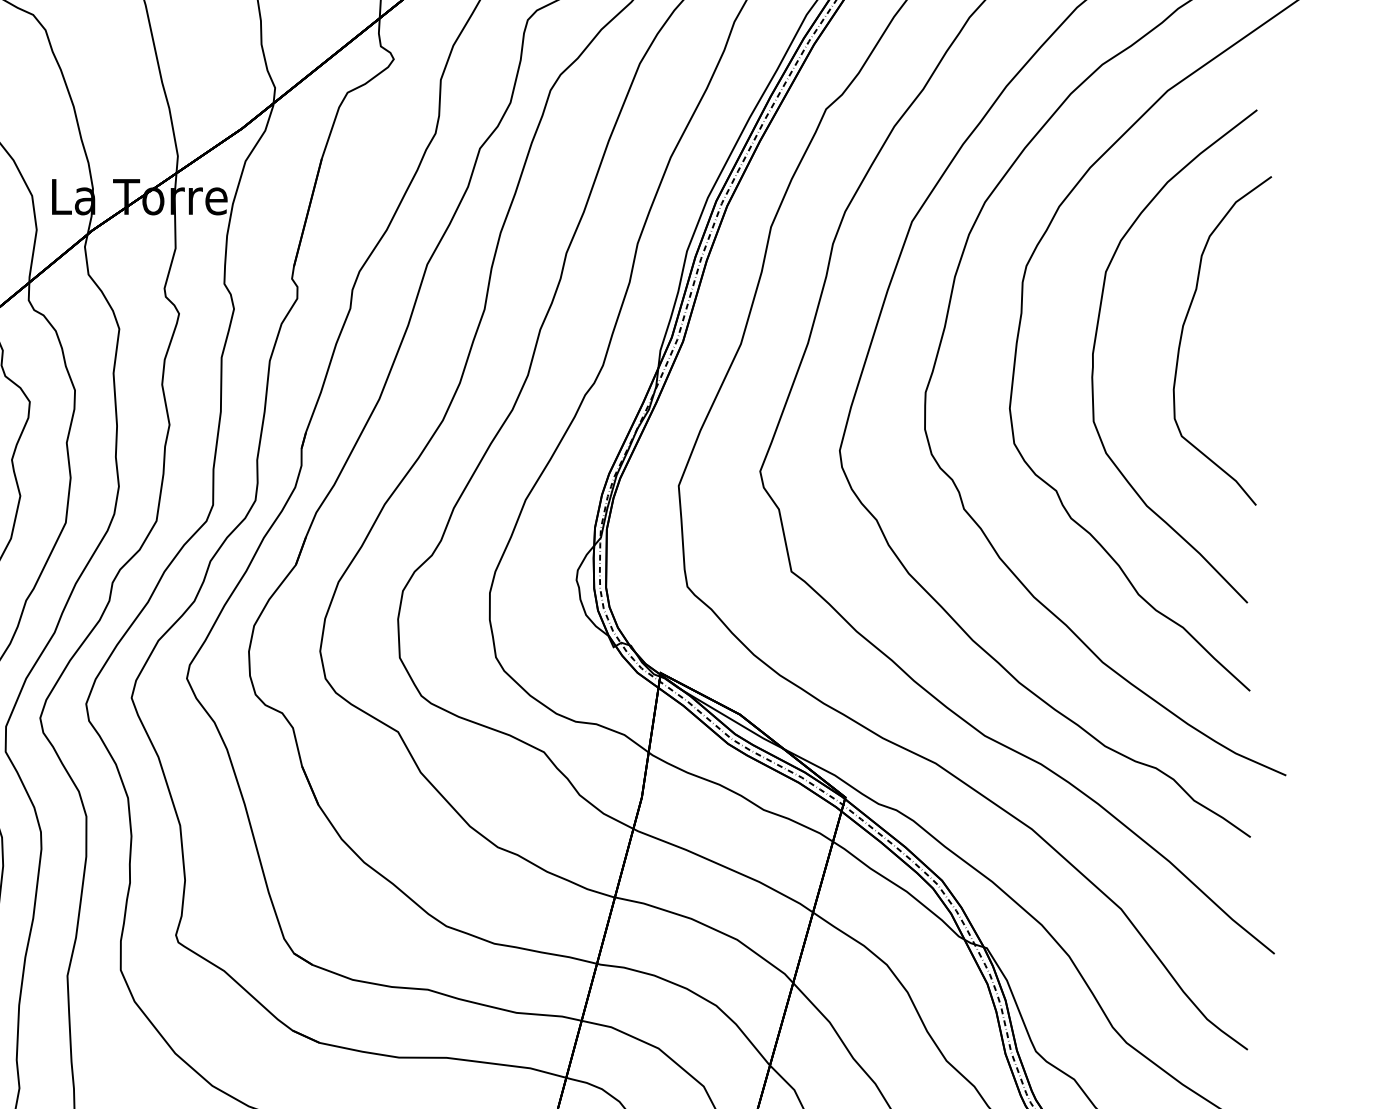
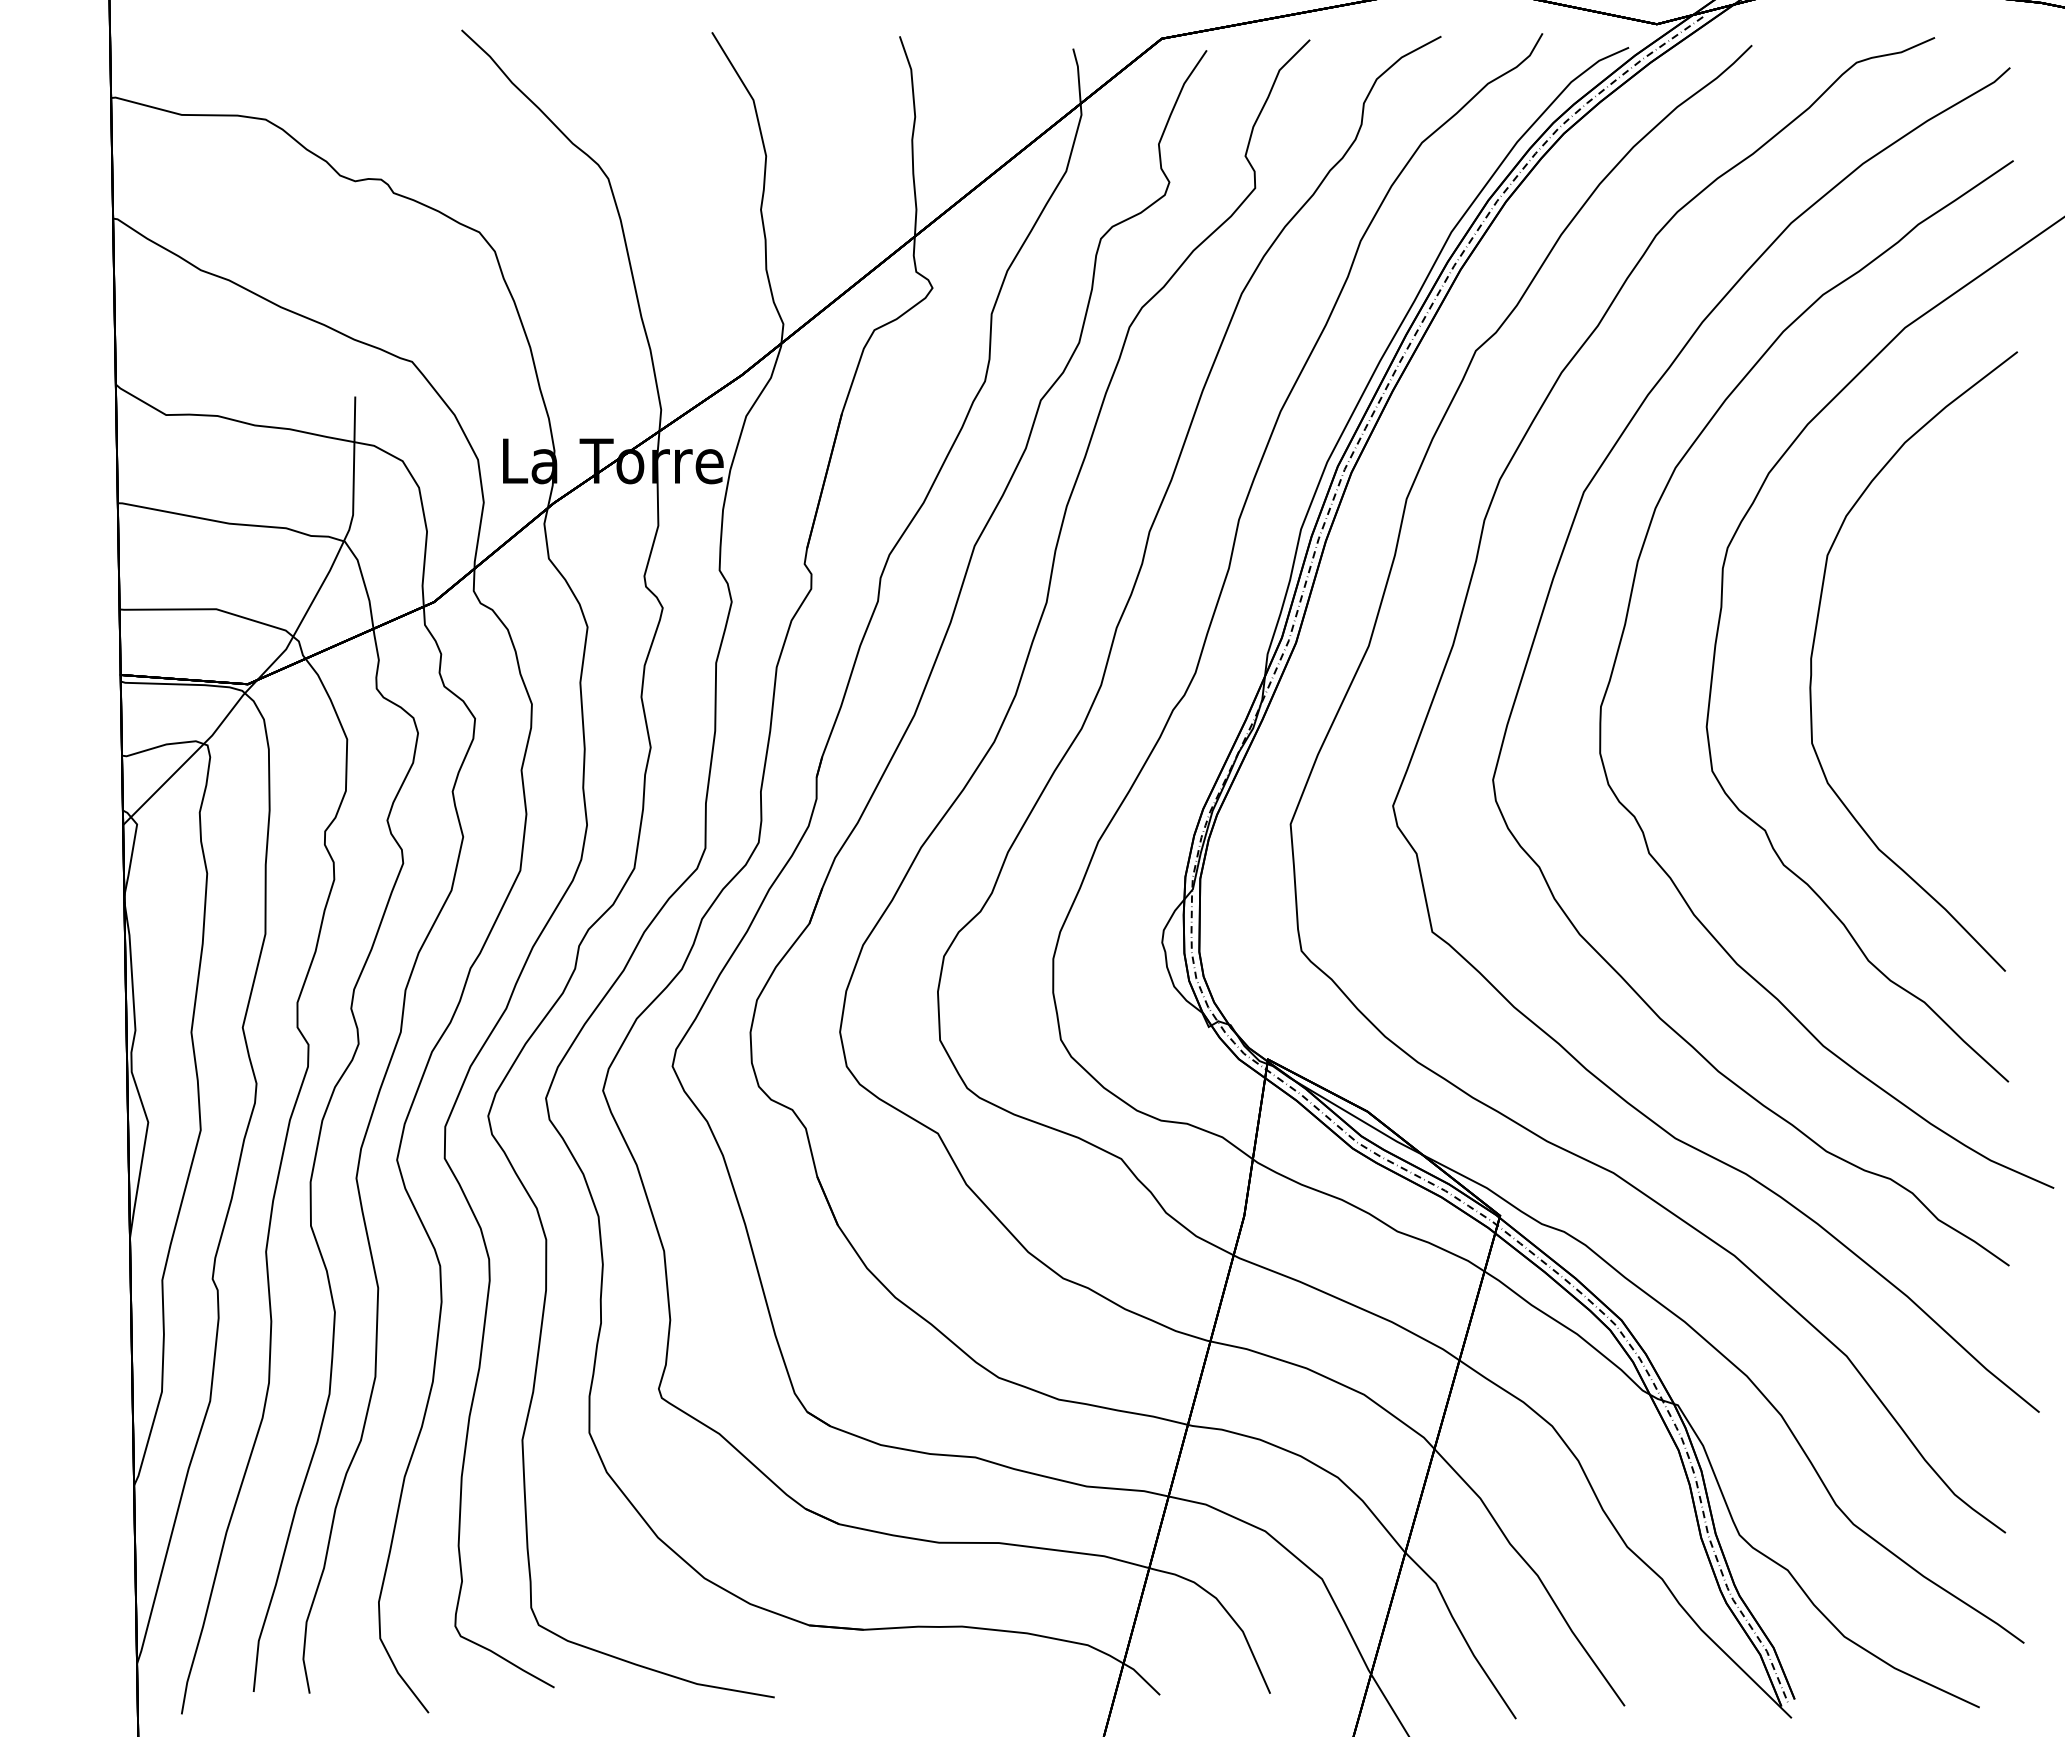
curve: (1183, 331) -> (1924, 630), removed

